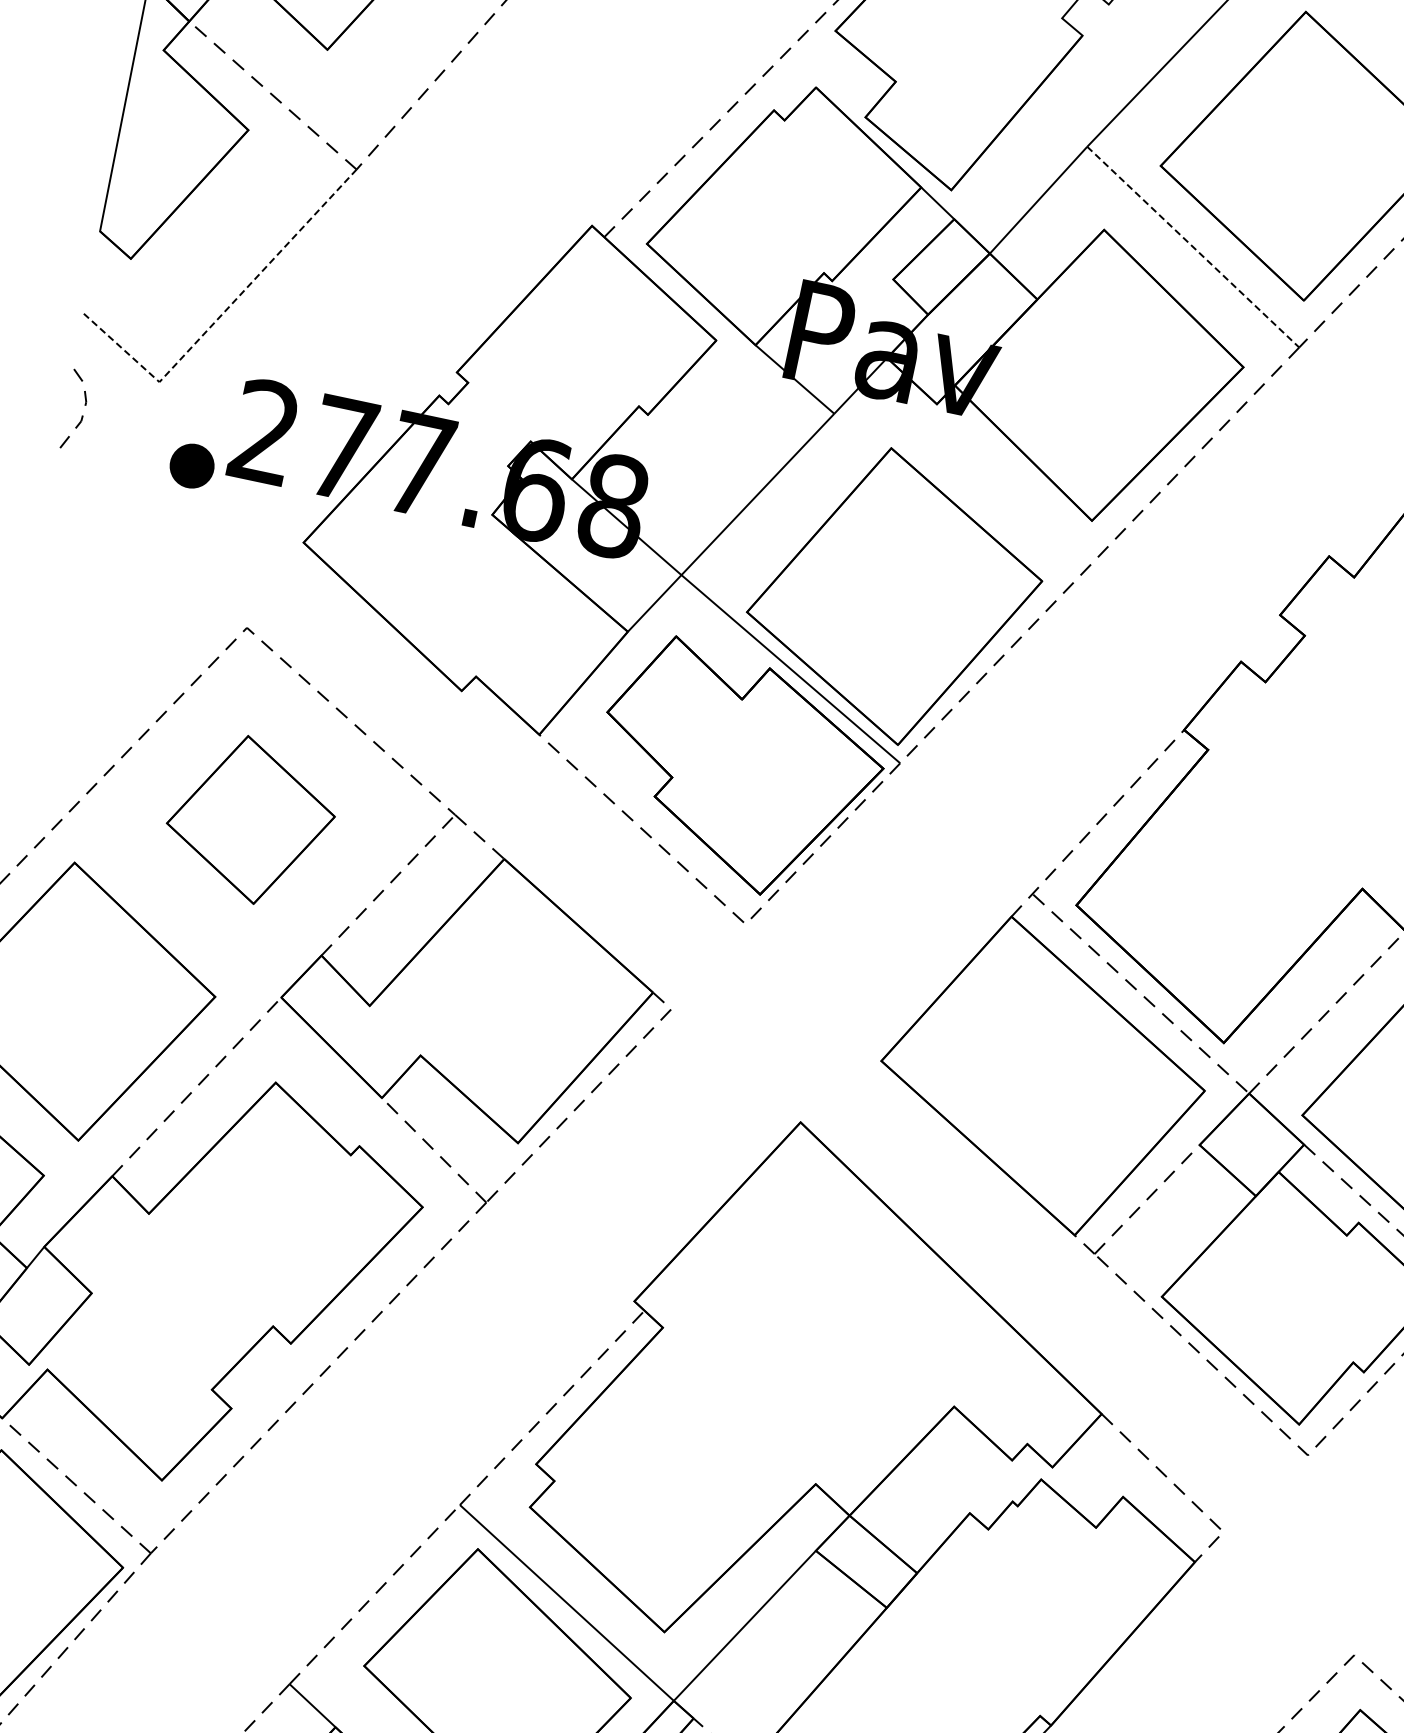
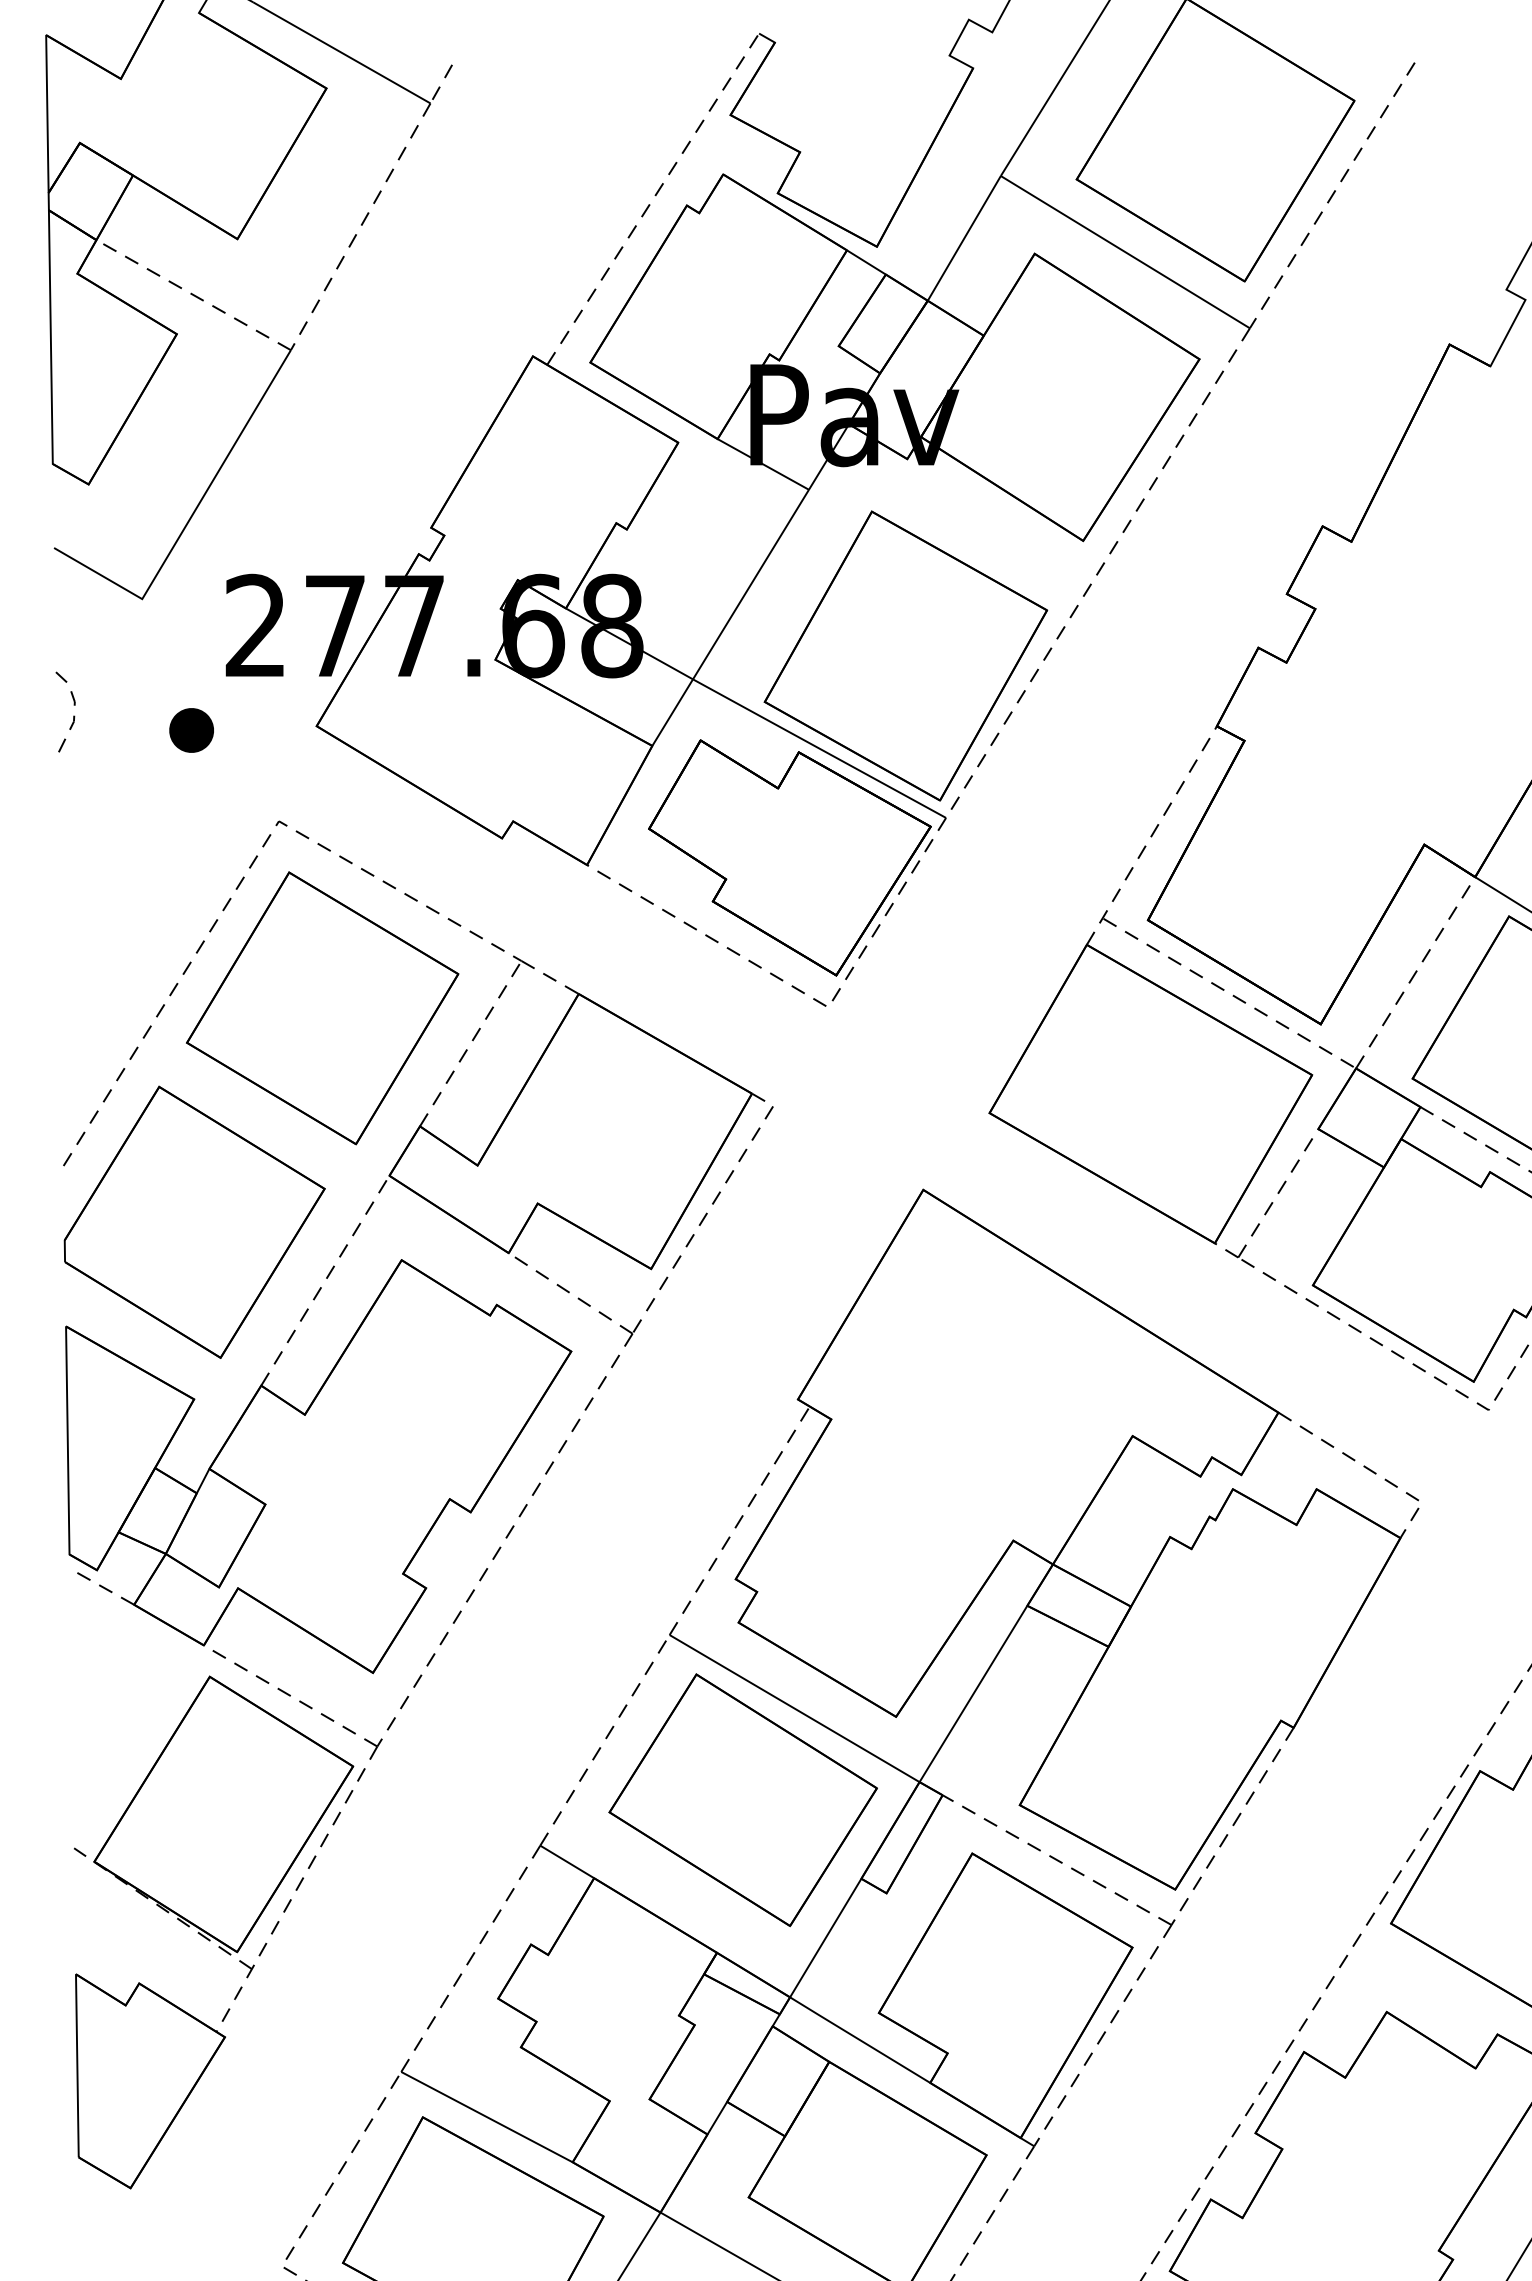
line: (1193, 247) -> (1125, 252), dashed -> solid
line: (222, 314) -> (189, 519), dashed -> solid
line: (82, 415) -> (73, 715), moved
part: (191, 466) -> (191, 730), moved
part: (250, 820) -> (322, 1008), size x1.67

